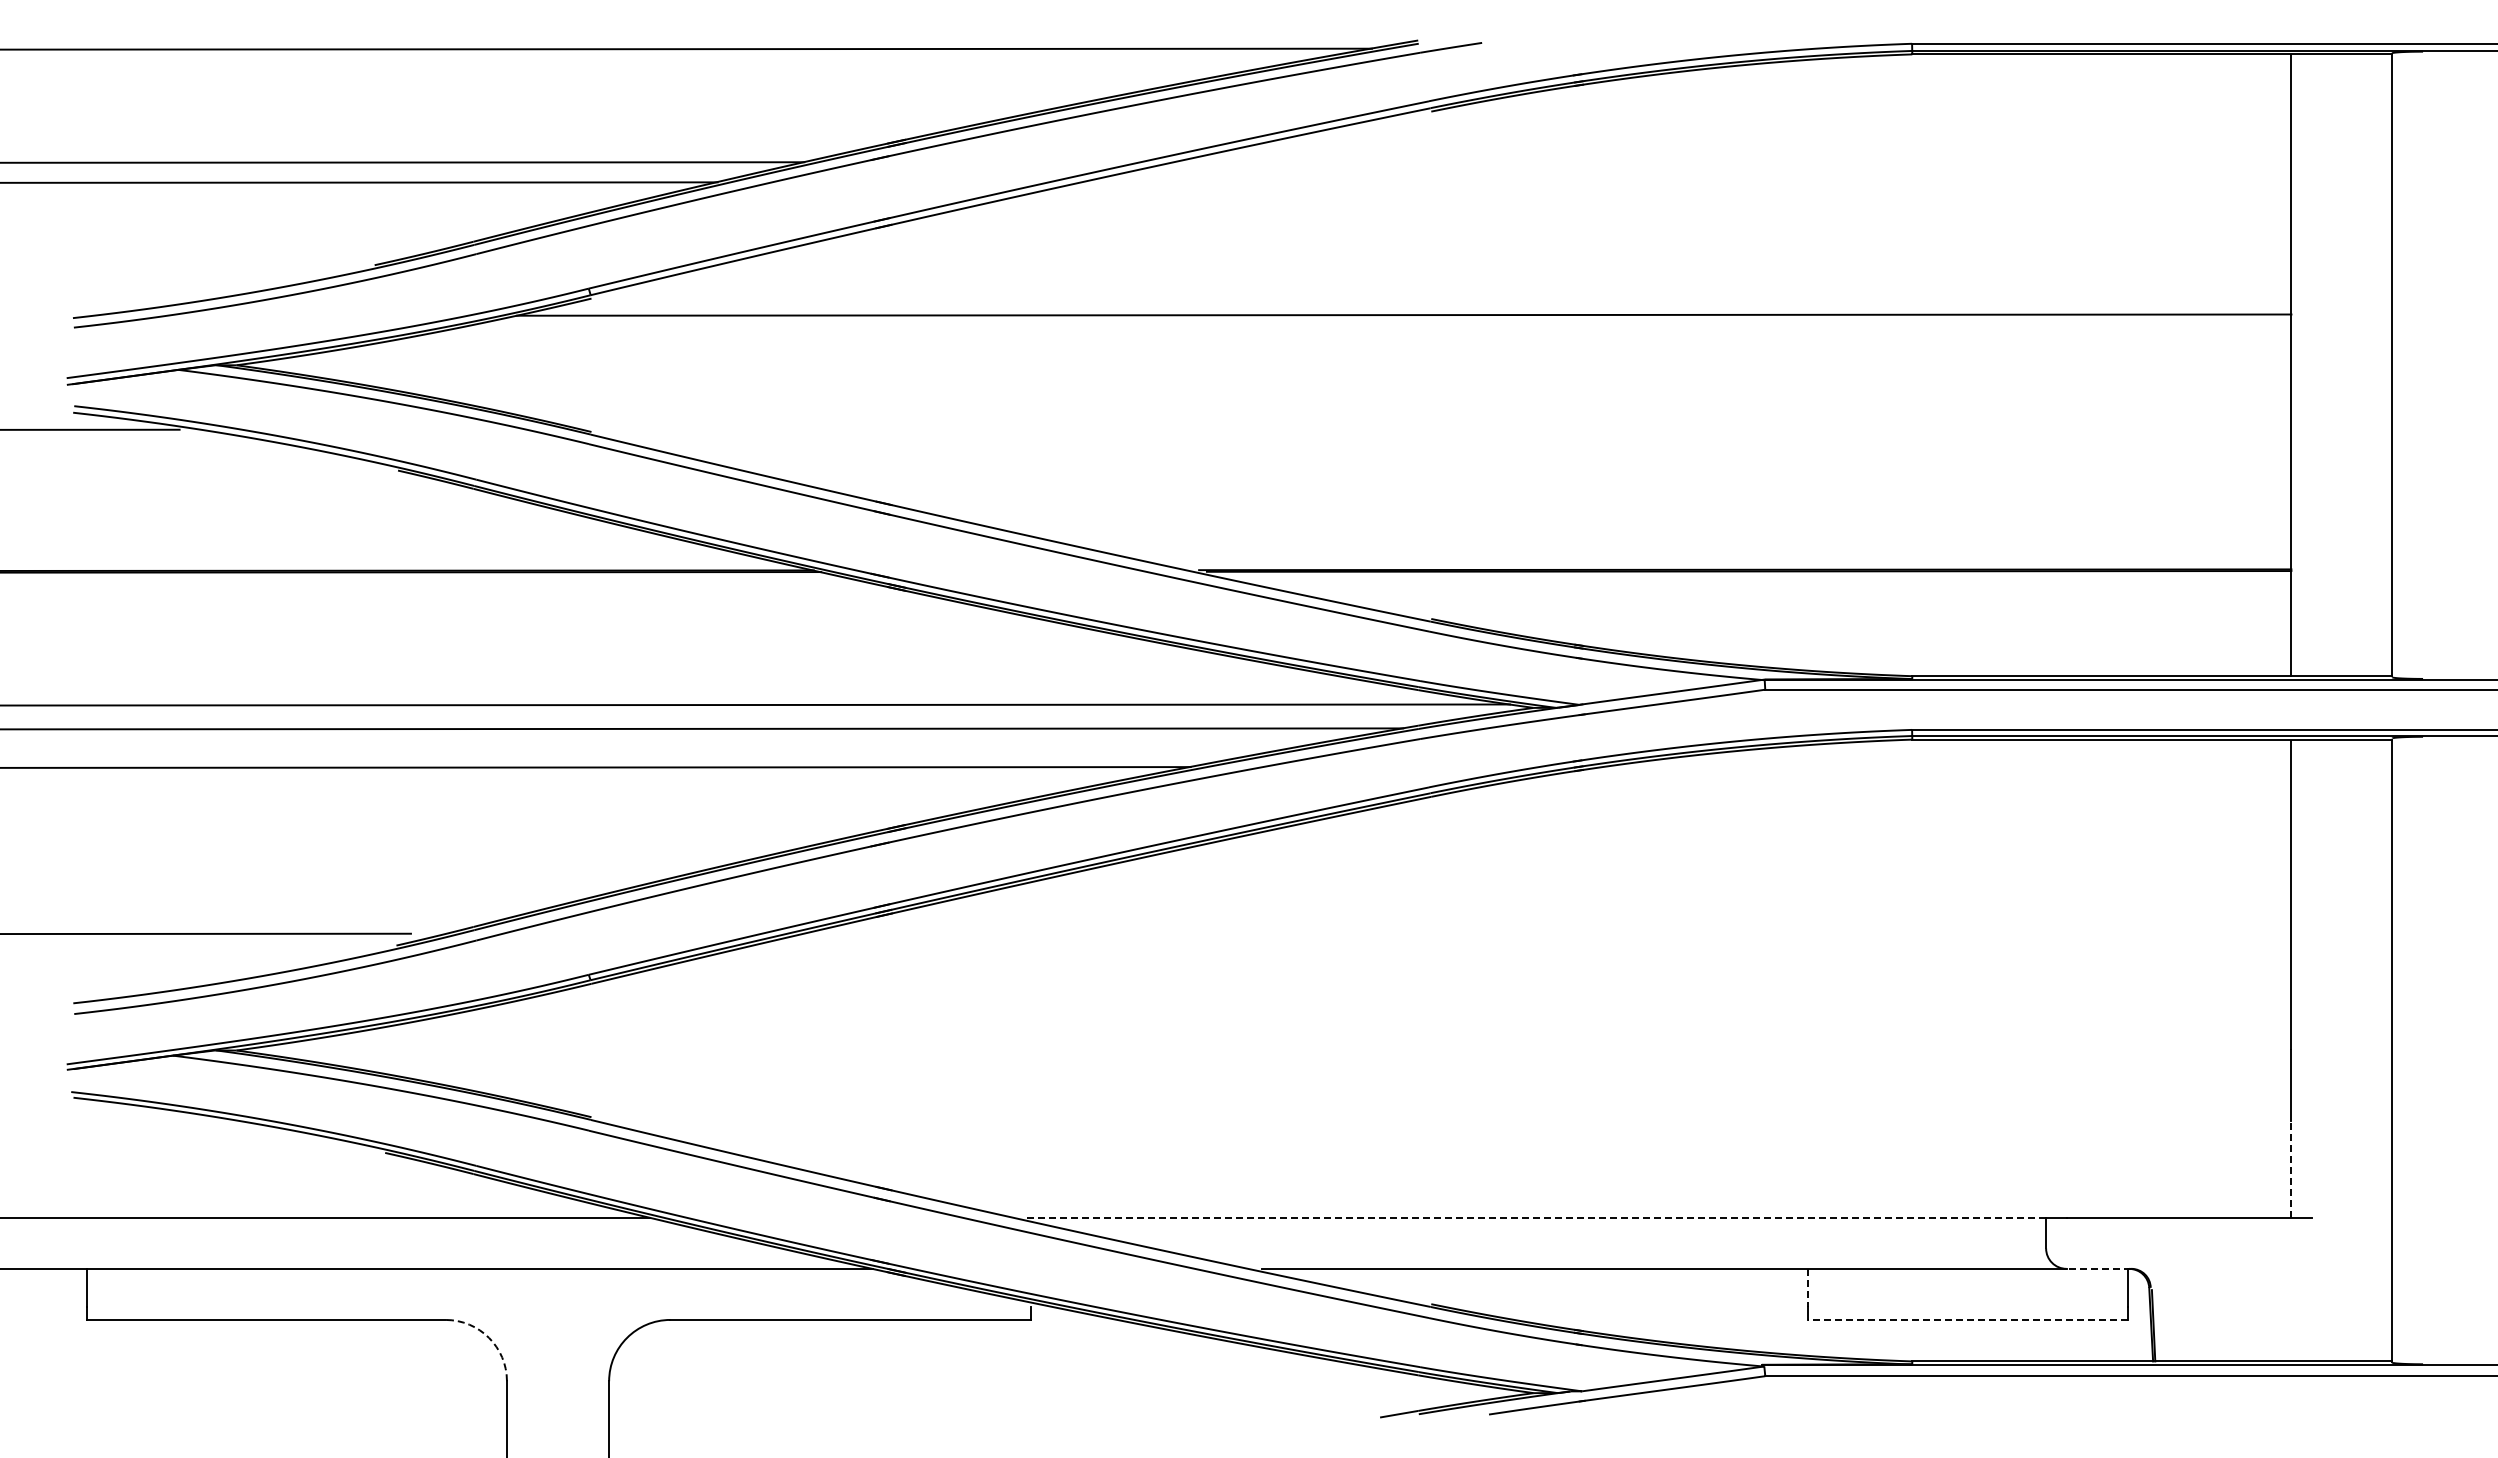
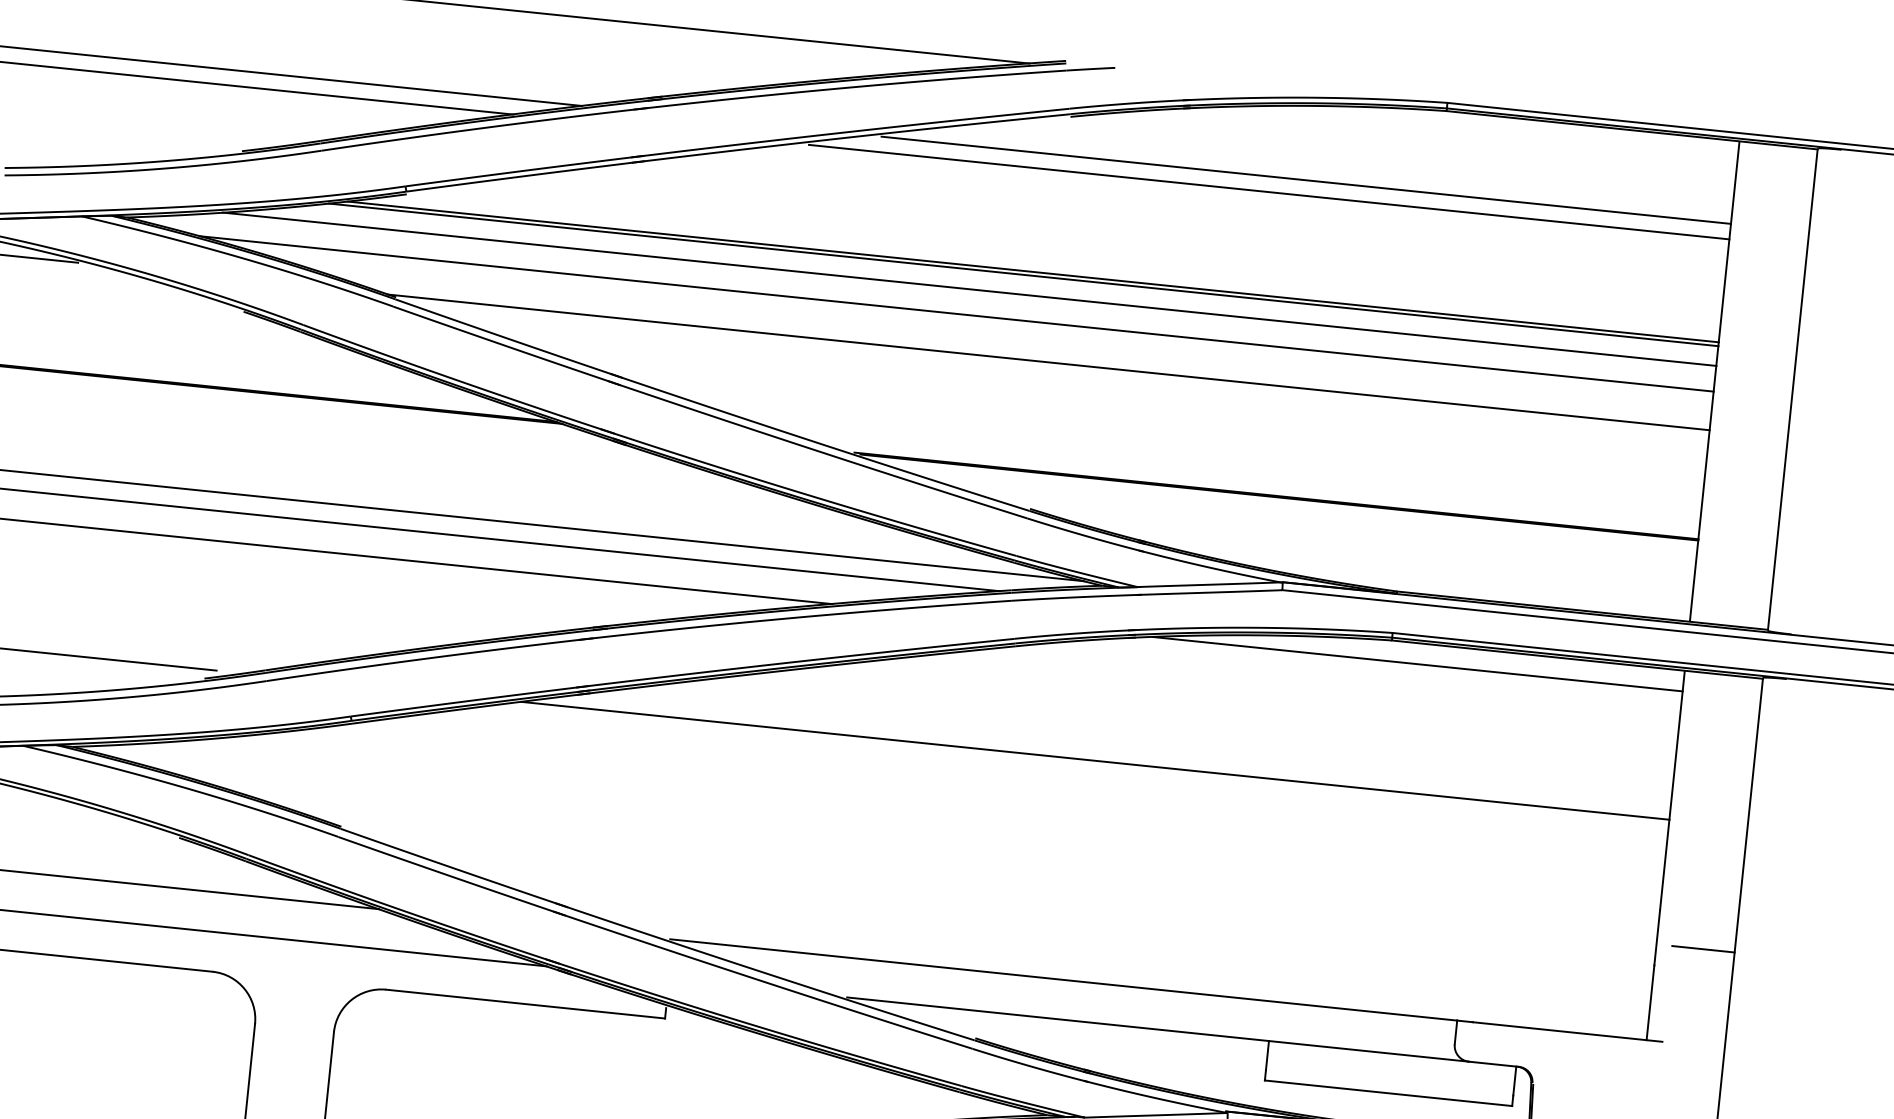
line: (1741, 161) -> (1306, 180), added
line: (1695, 181) -> (1269, 191), added
line: (1391, 319) -> (1023, 274), added
line: (1324, 345) -> (969, 289), added
line: (1311, 378) -> (956, 313), added
line: (1435, 428) -> (1048, 362), added
line: (1948, 766) -> (1417, 664), added
line: (1548, 932) -> (1095, 760), added
line: (2351, 1093) -> (1703, 948), added
line: (2291, 1168) -> (1650, 1002), dashed -> solid
line: (1537, 1217) -> (1064, 979), dashed -> solid
line: (2098, 1268) -> (1493, 1063), dashed -> solid
line: (1807, 1287) -> (1267, 1055), dashed -> solid
line: (1967, 1319) -> (1388, 1092), dashed -> solid
arc: (489, 1337) -> (245, 988), dashed -> solid

